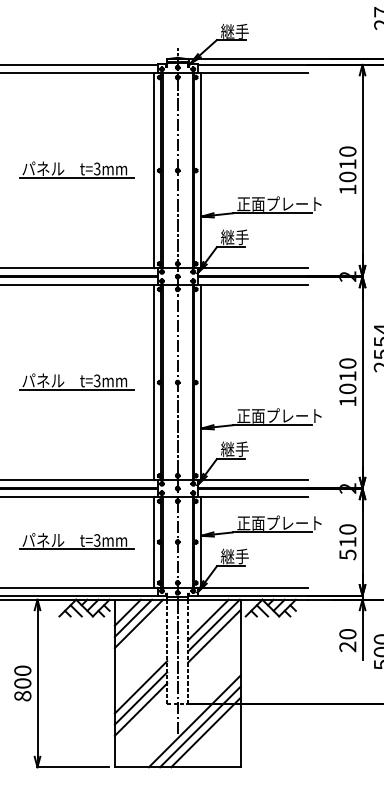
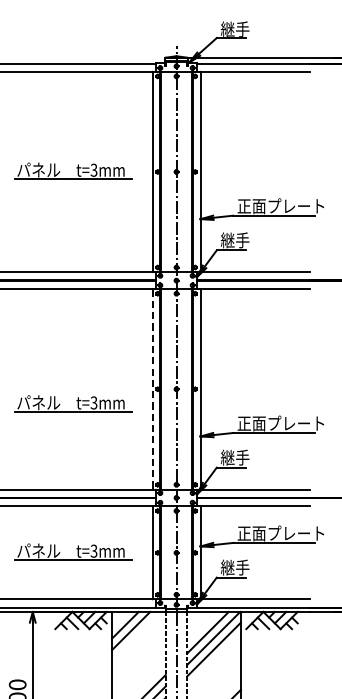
part: (76, 381) -> (72, 403), moved
line: (154, 383) -> (152, 390), solid -> dashed
line: (138, 623) -> (136, 636), removed

